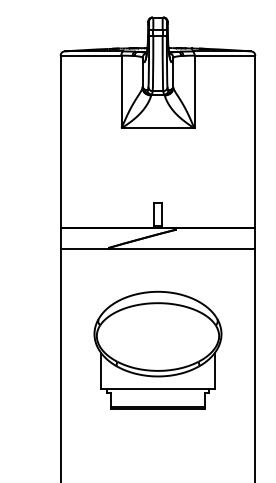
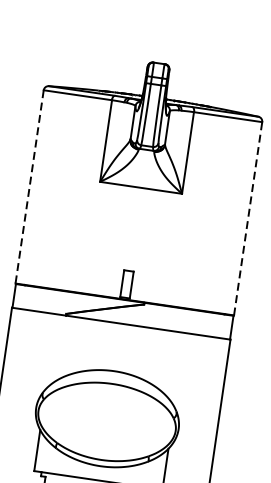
line: (255, 141) -> (248, 218), solid -> dashed
line: (60, 142) -> (29, 187), solid -> dashed

